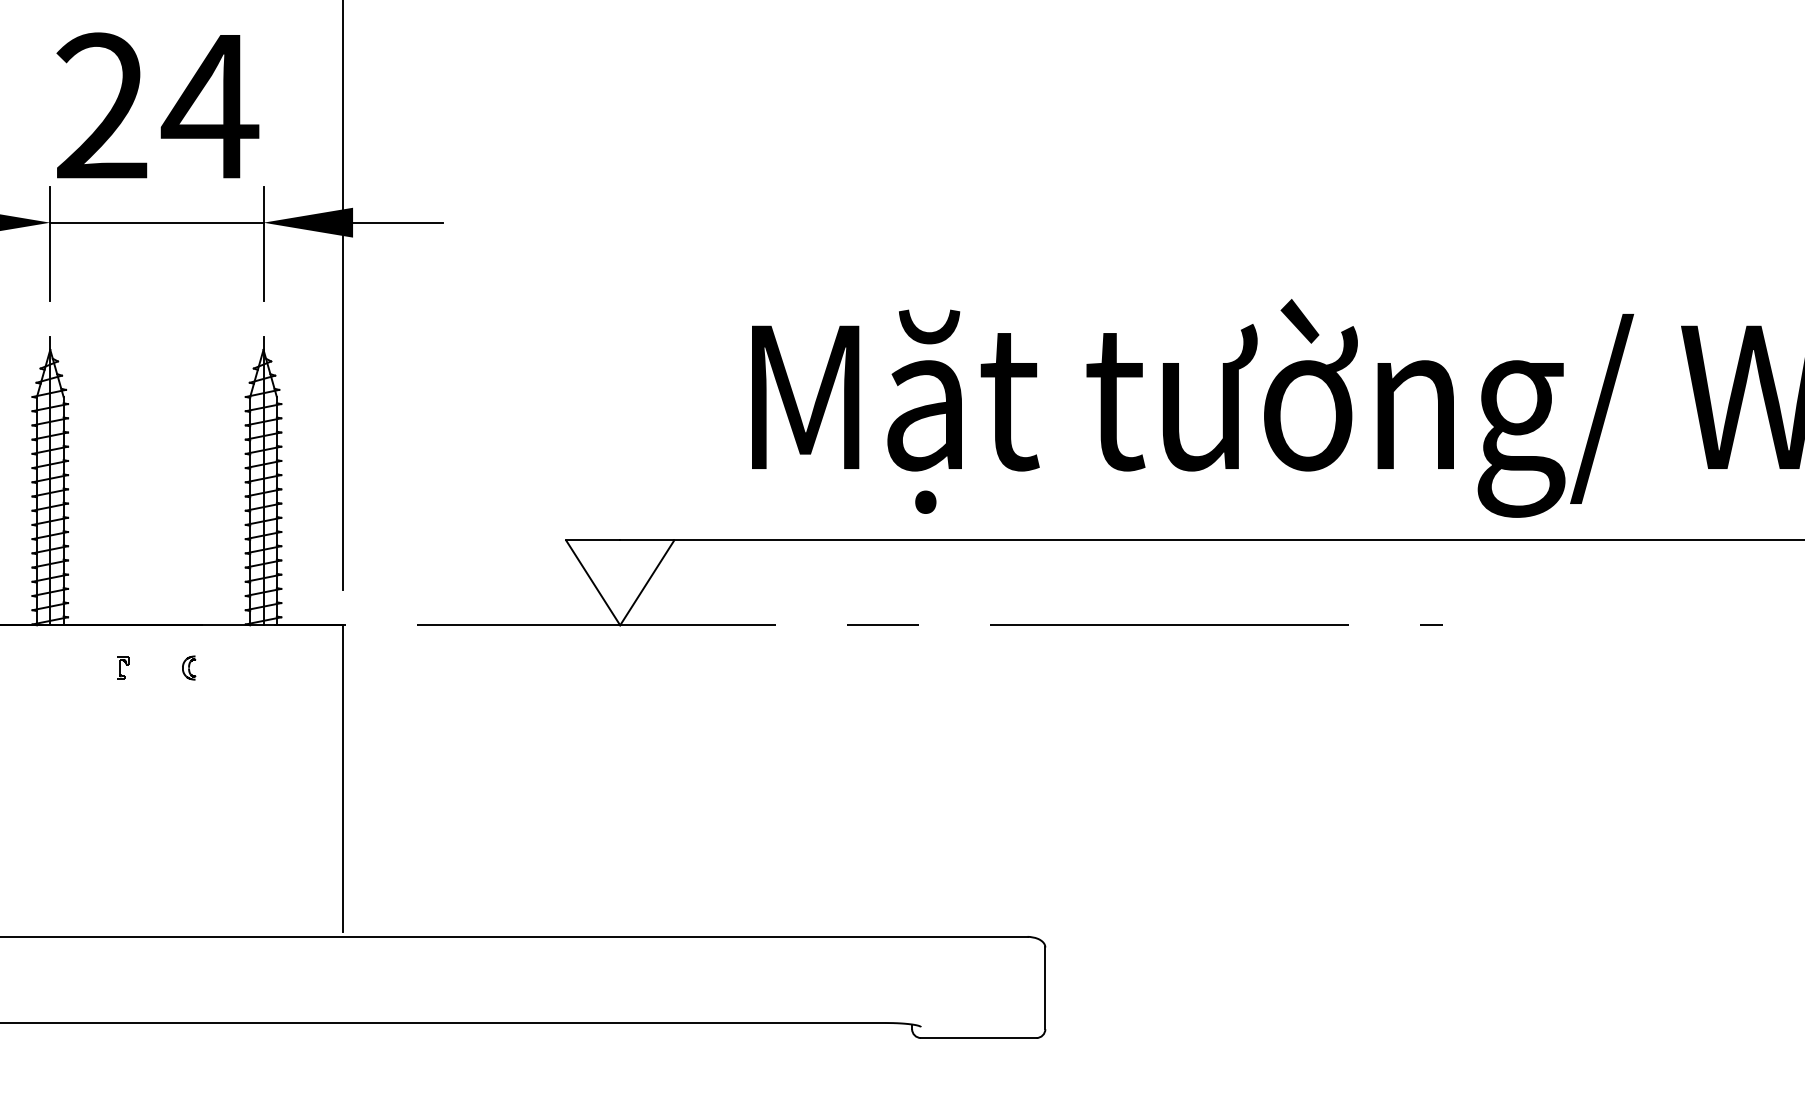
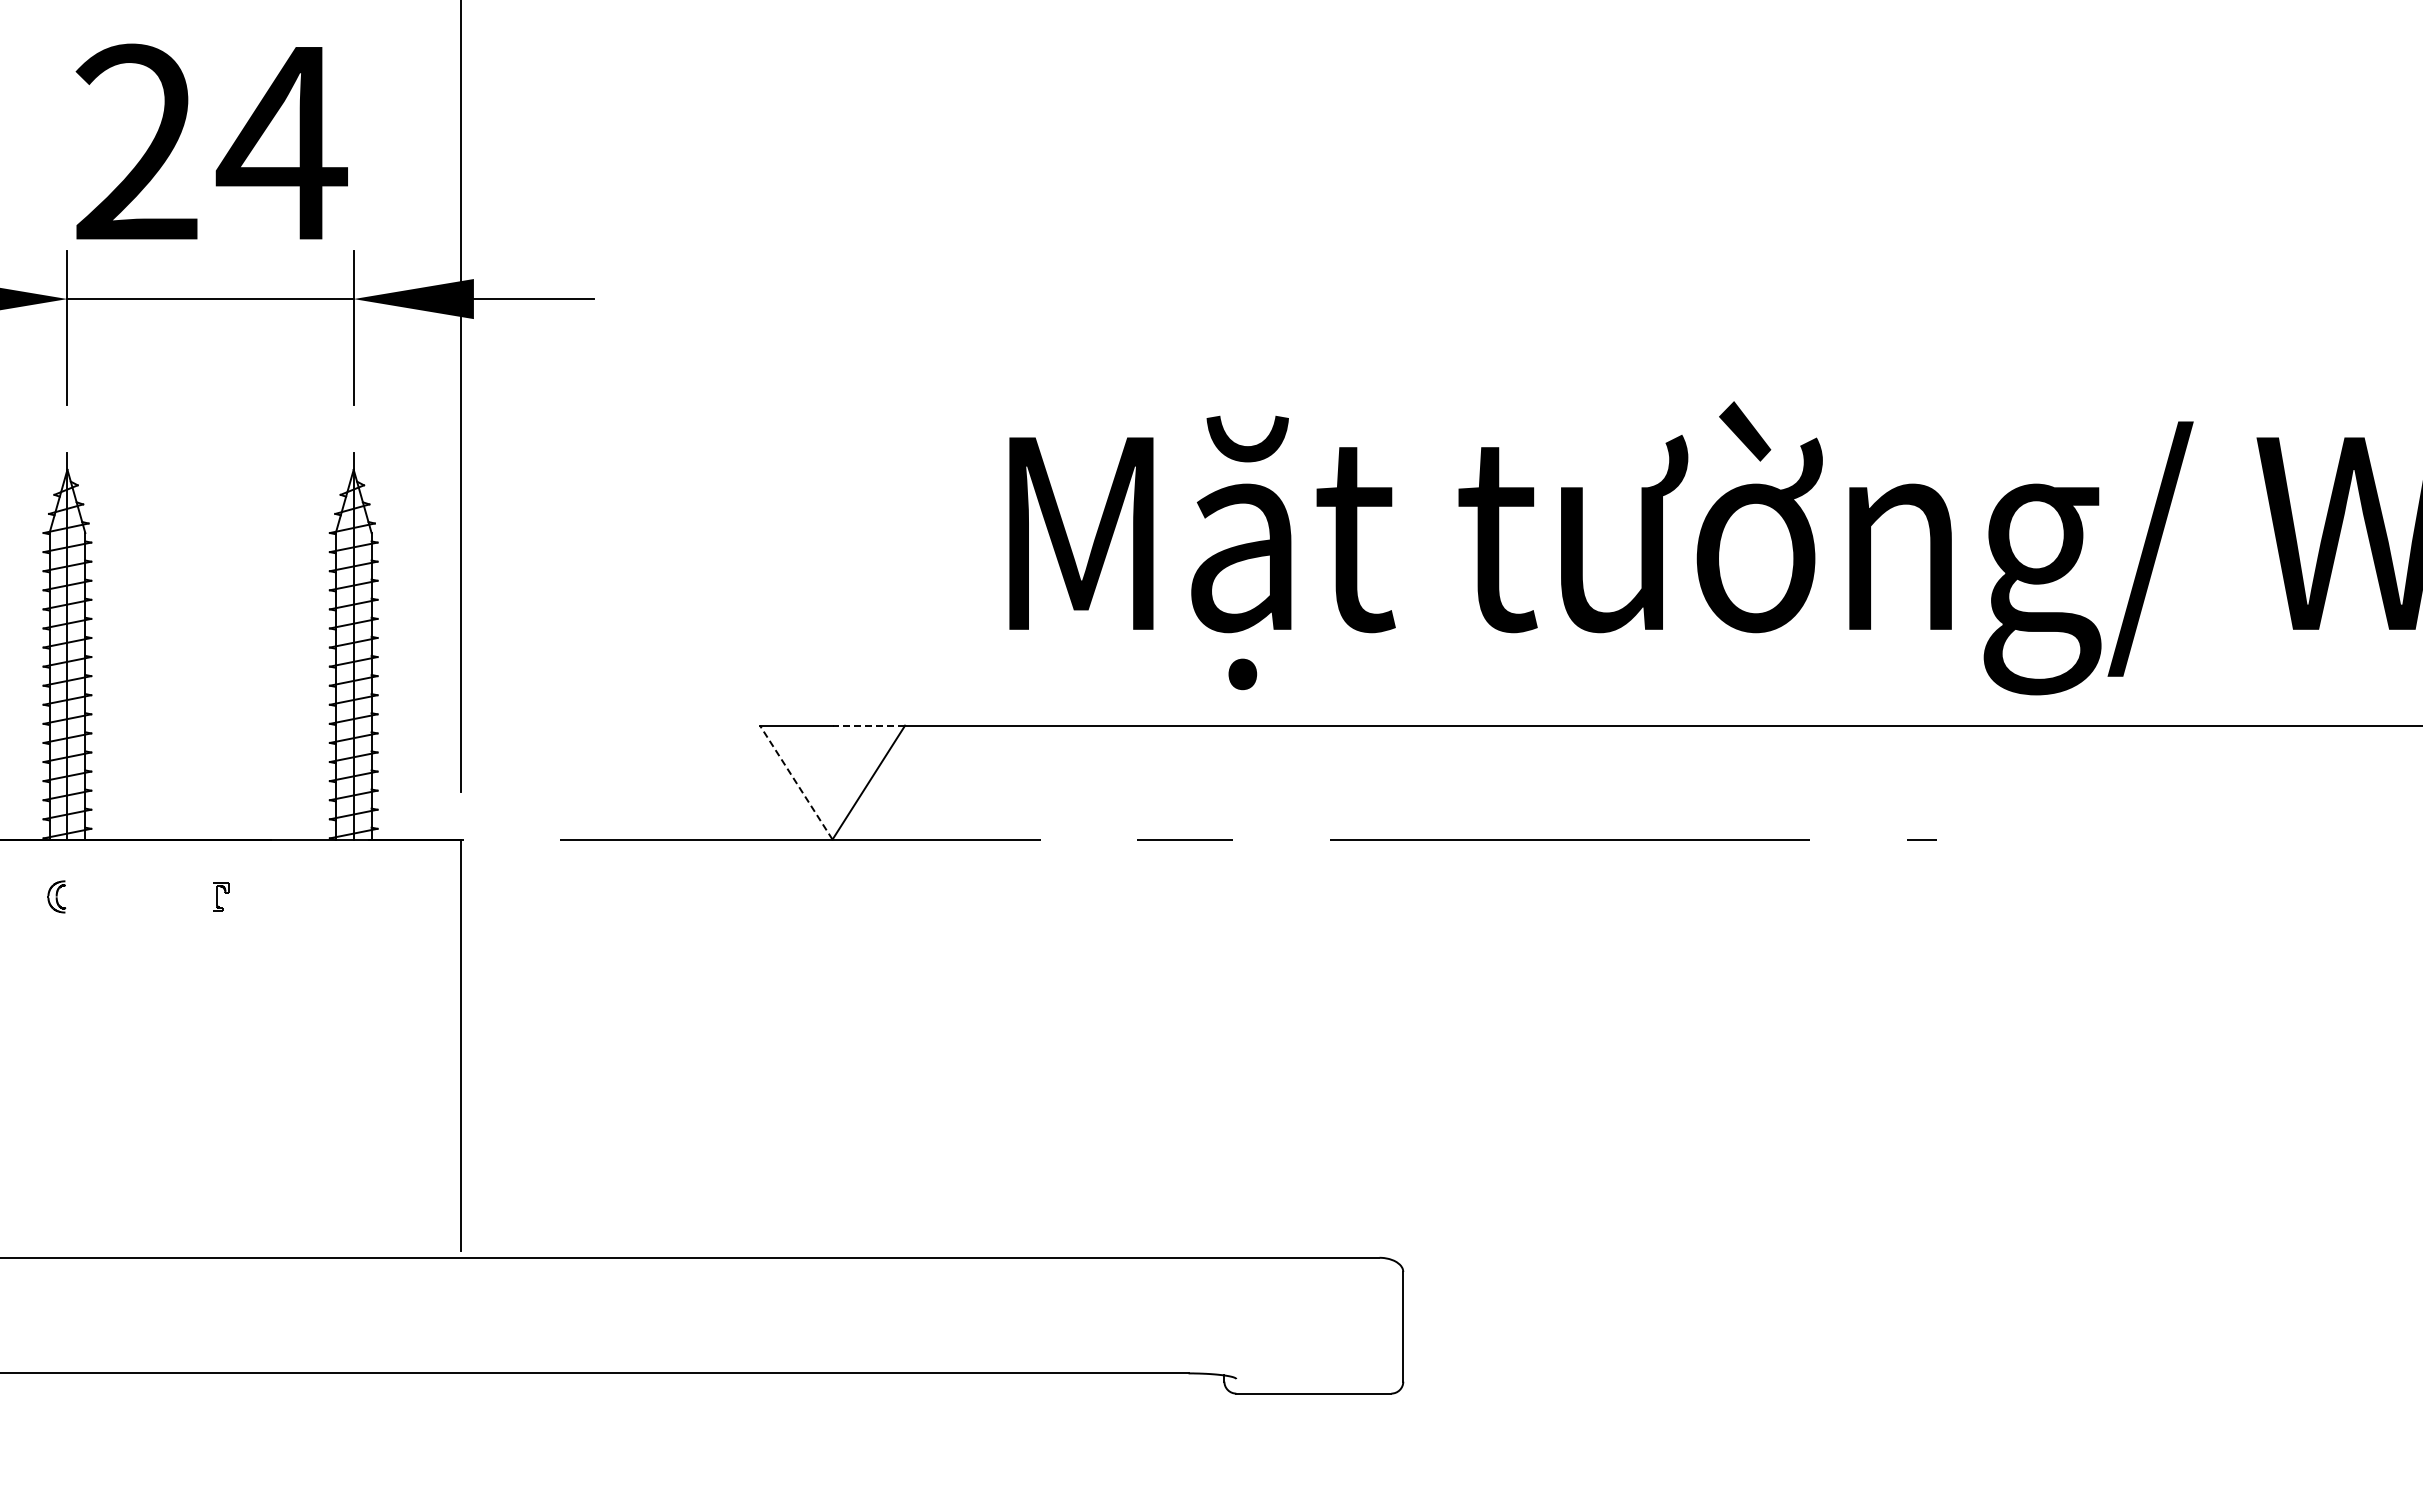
line: (646, 540) -> (868, 725), solid -> dashed
line: (593, 582) -> (796, 782), solid -> dashed
part: (123, 667) -> (221, 896), moved
part: (188, 667) -> (56, 896), moved

